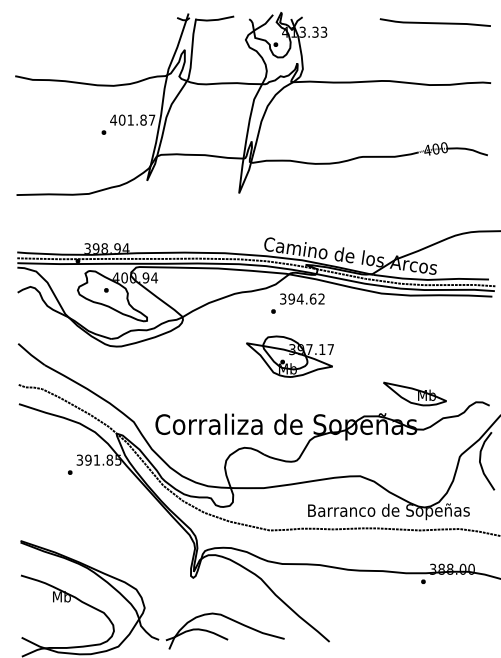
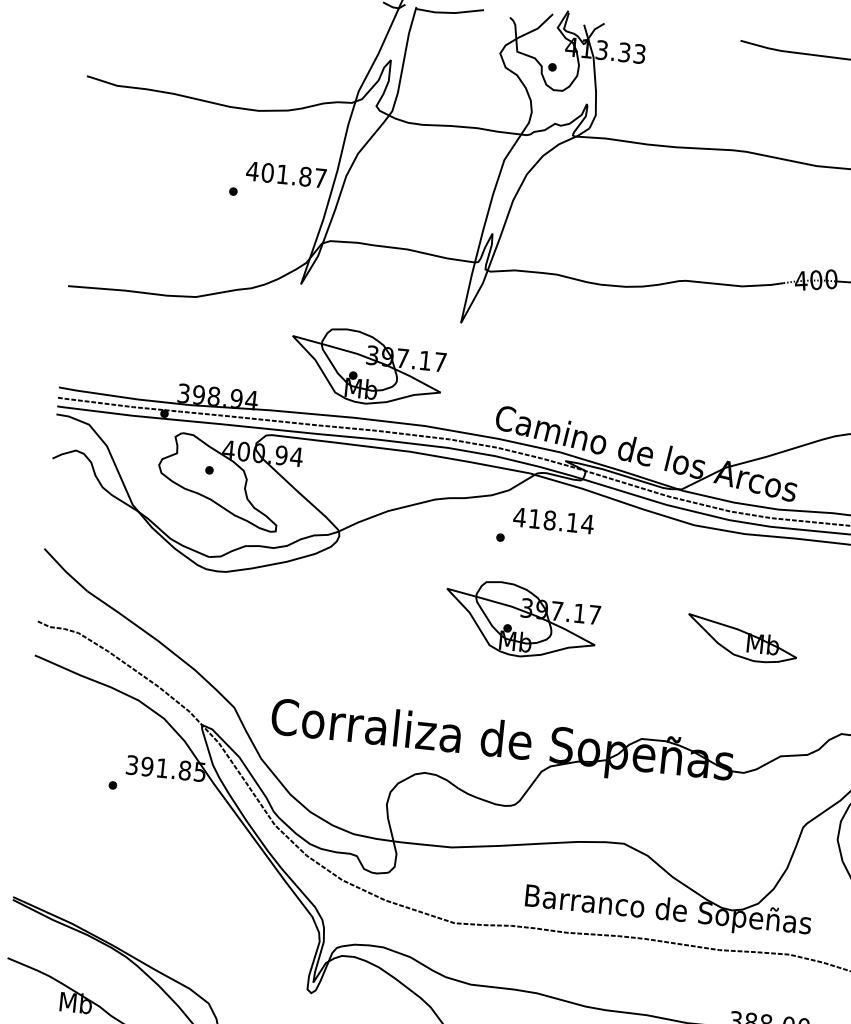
part: (188, 223) -> (366, 367), added
text: (302, 298) -> (553, 519), 394.62 -> 418.14
part: (414, 393) -> (741, 638), moved

